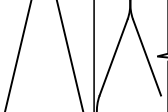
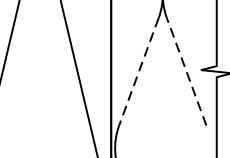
line: (146, 57) -> (185, 71), solid -> dashed
line: (113, 58) -> (138, 72), solid -> dashed

